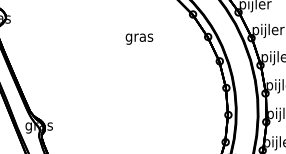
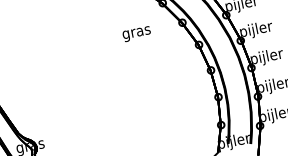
text: (139, 38) -> (136, 33), moved

